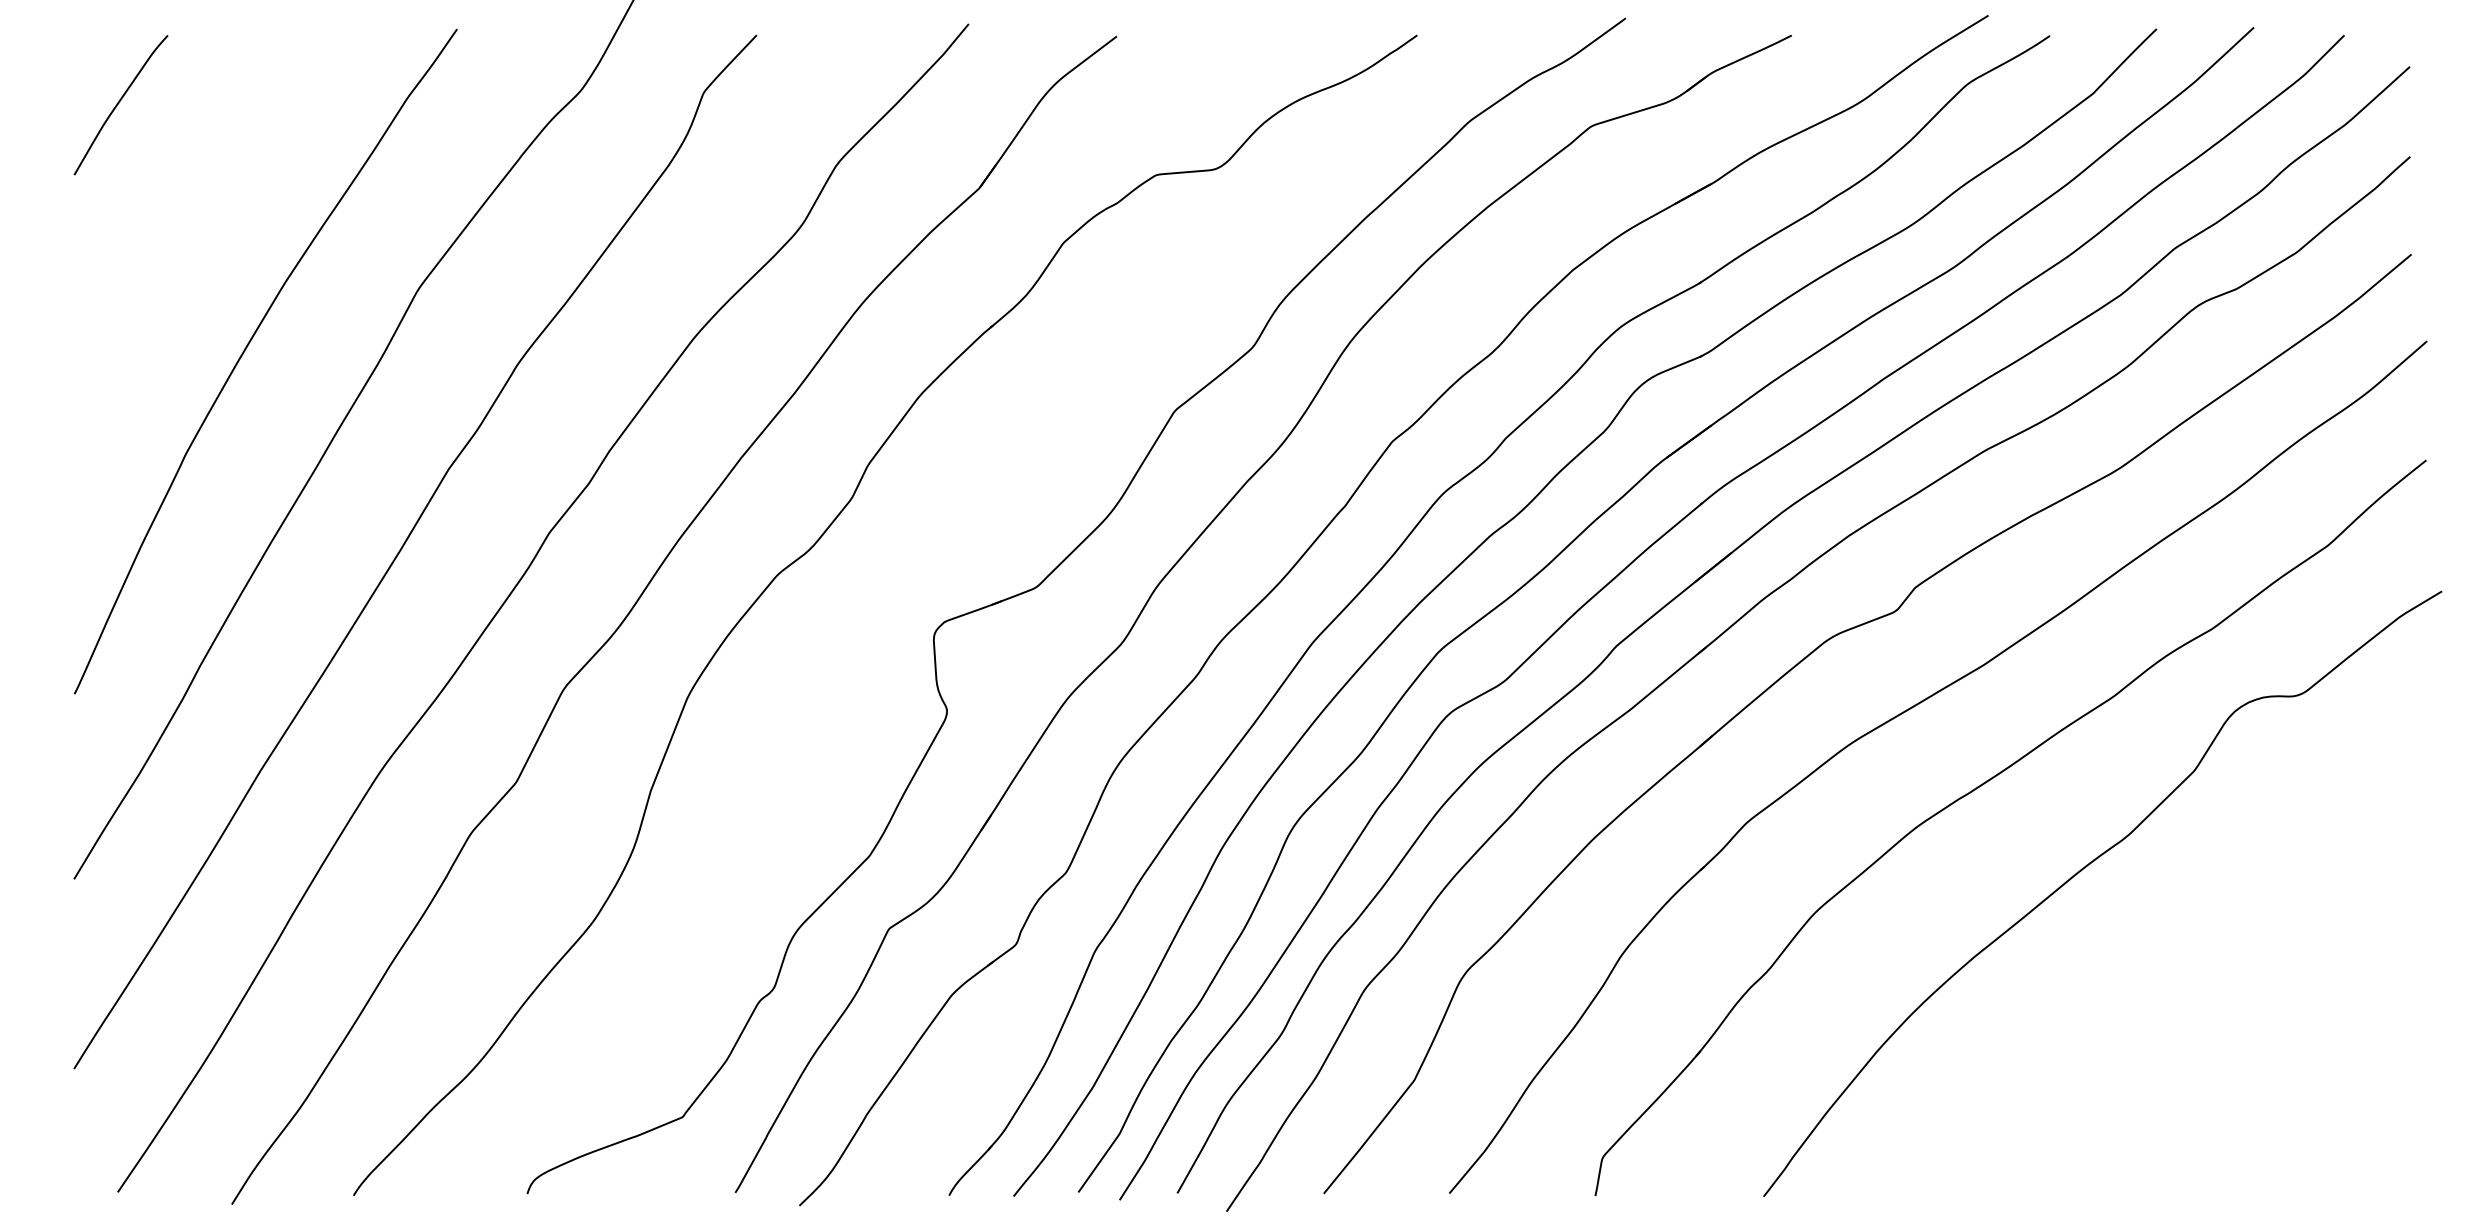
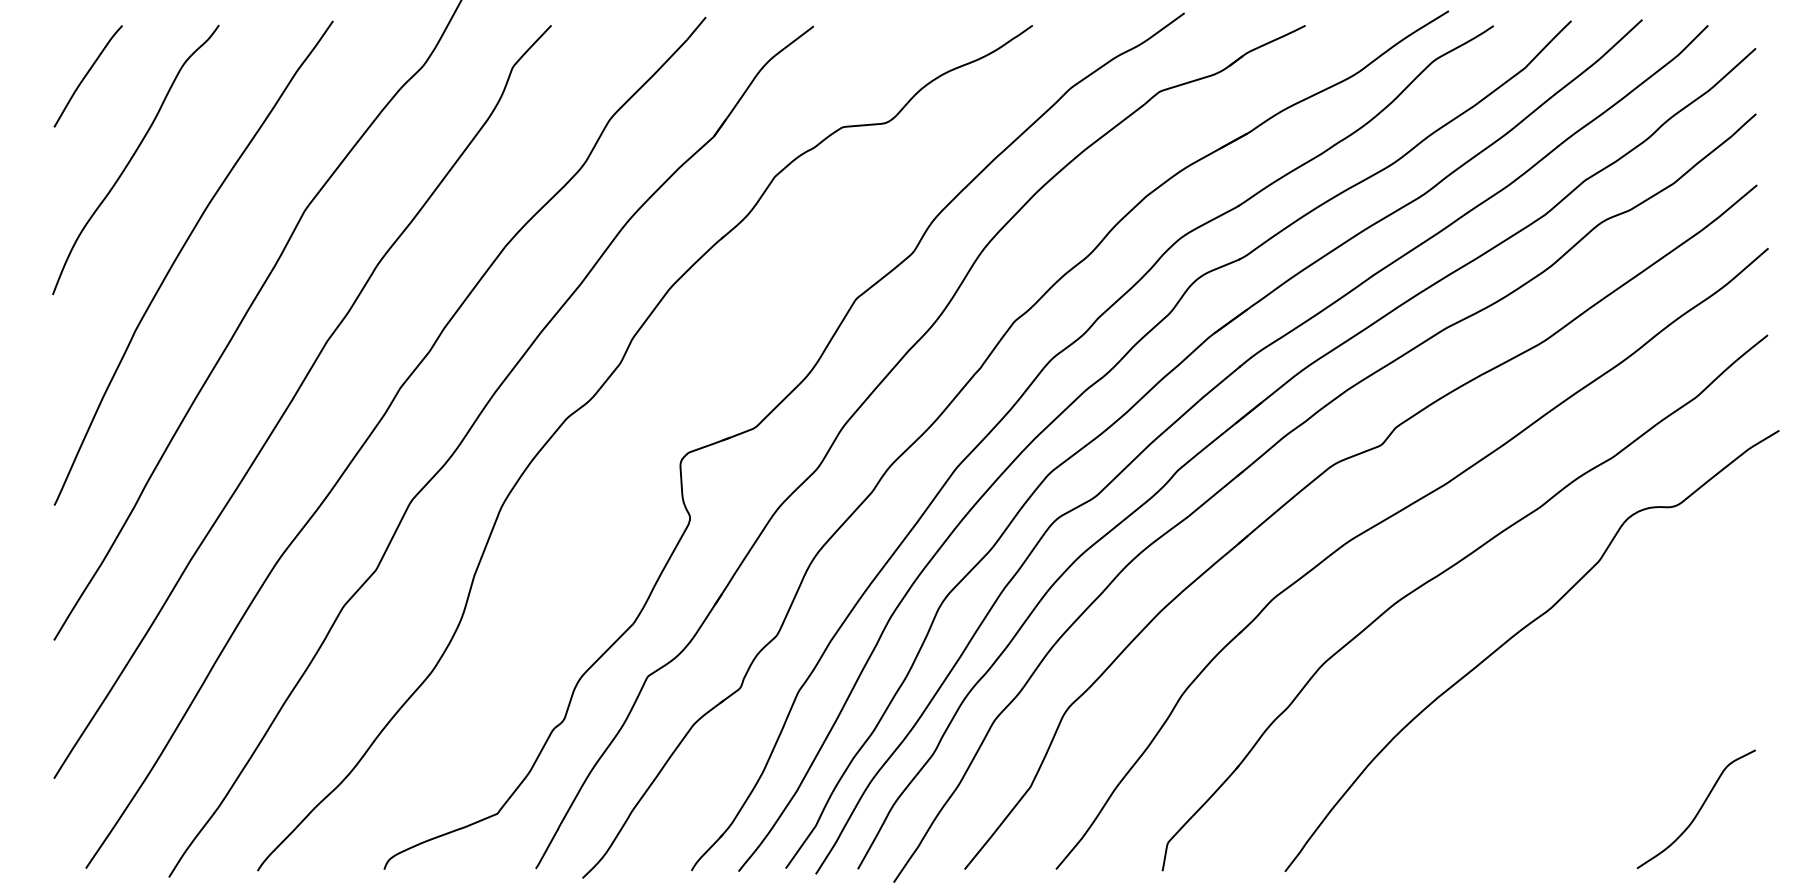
curve: (182, 216) -> (133, 157), added
curve: (2331, 1112) -> (1698, 810), added

